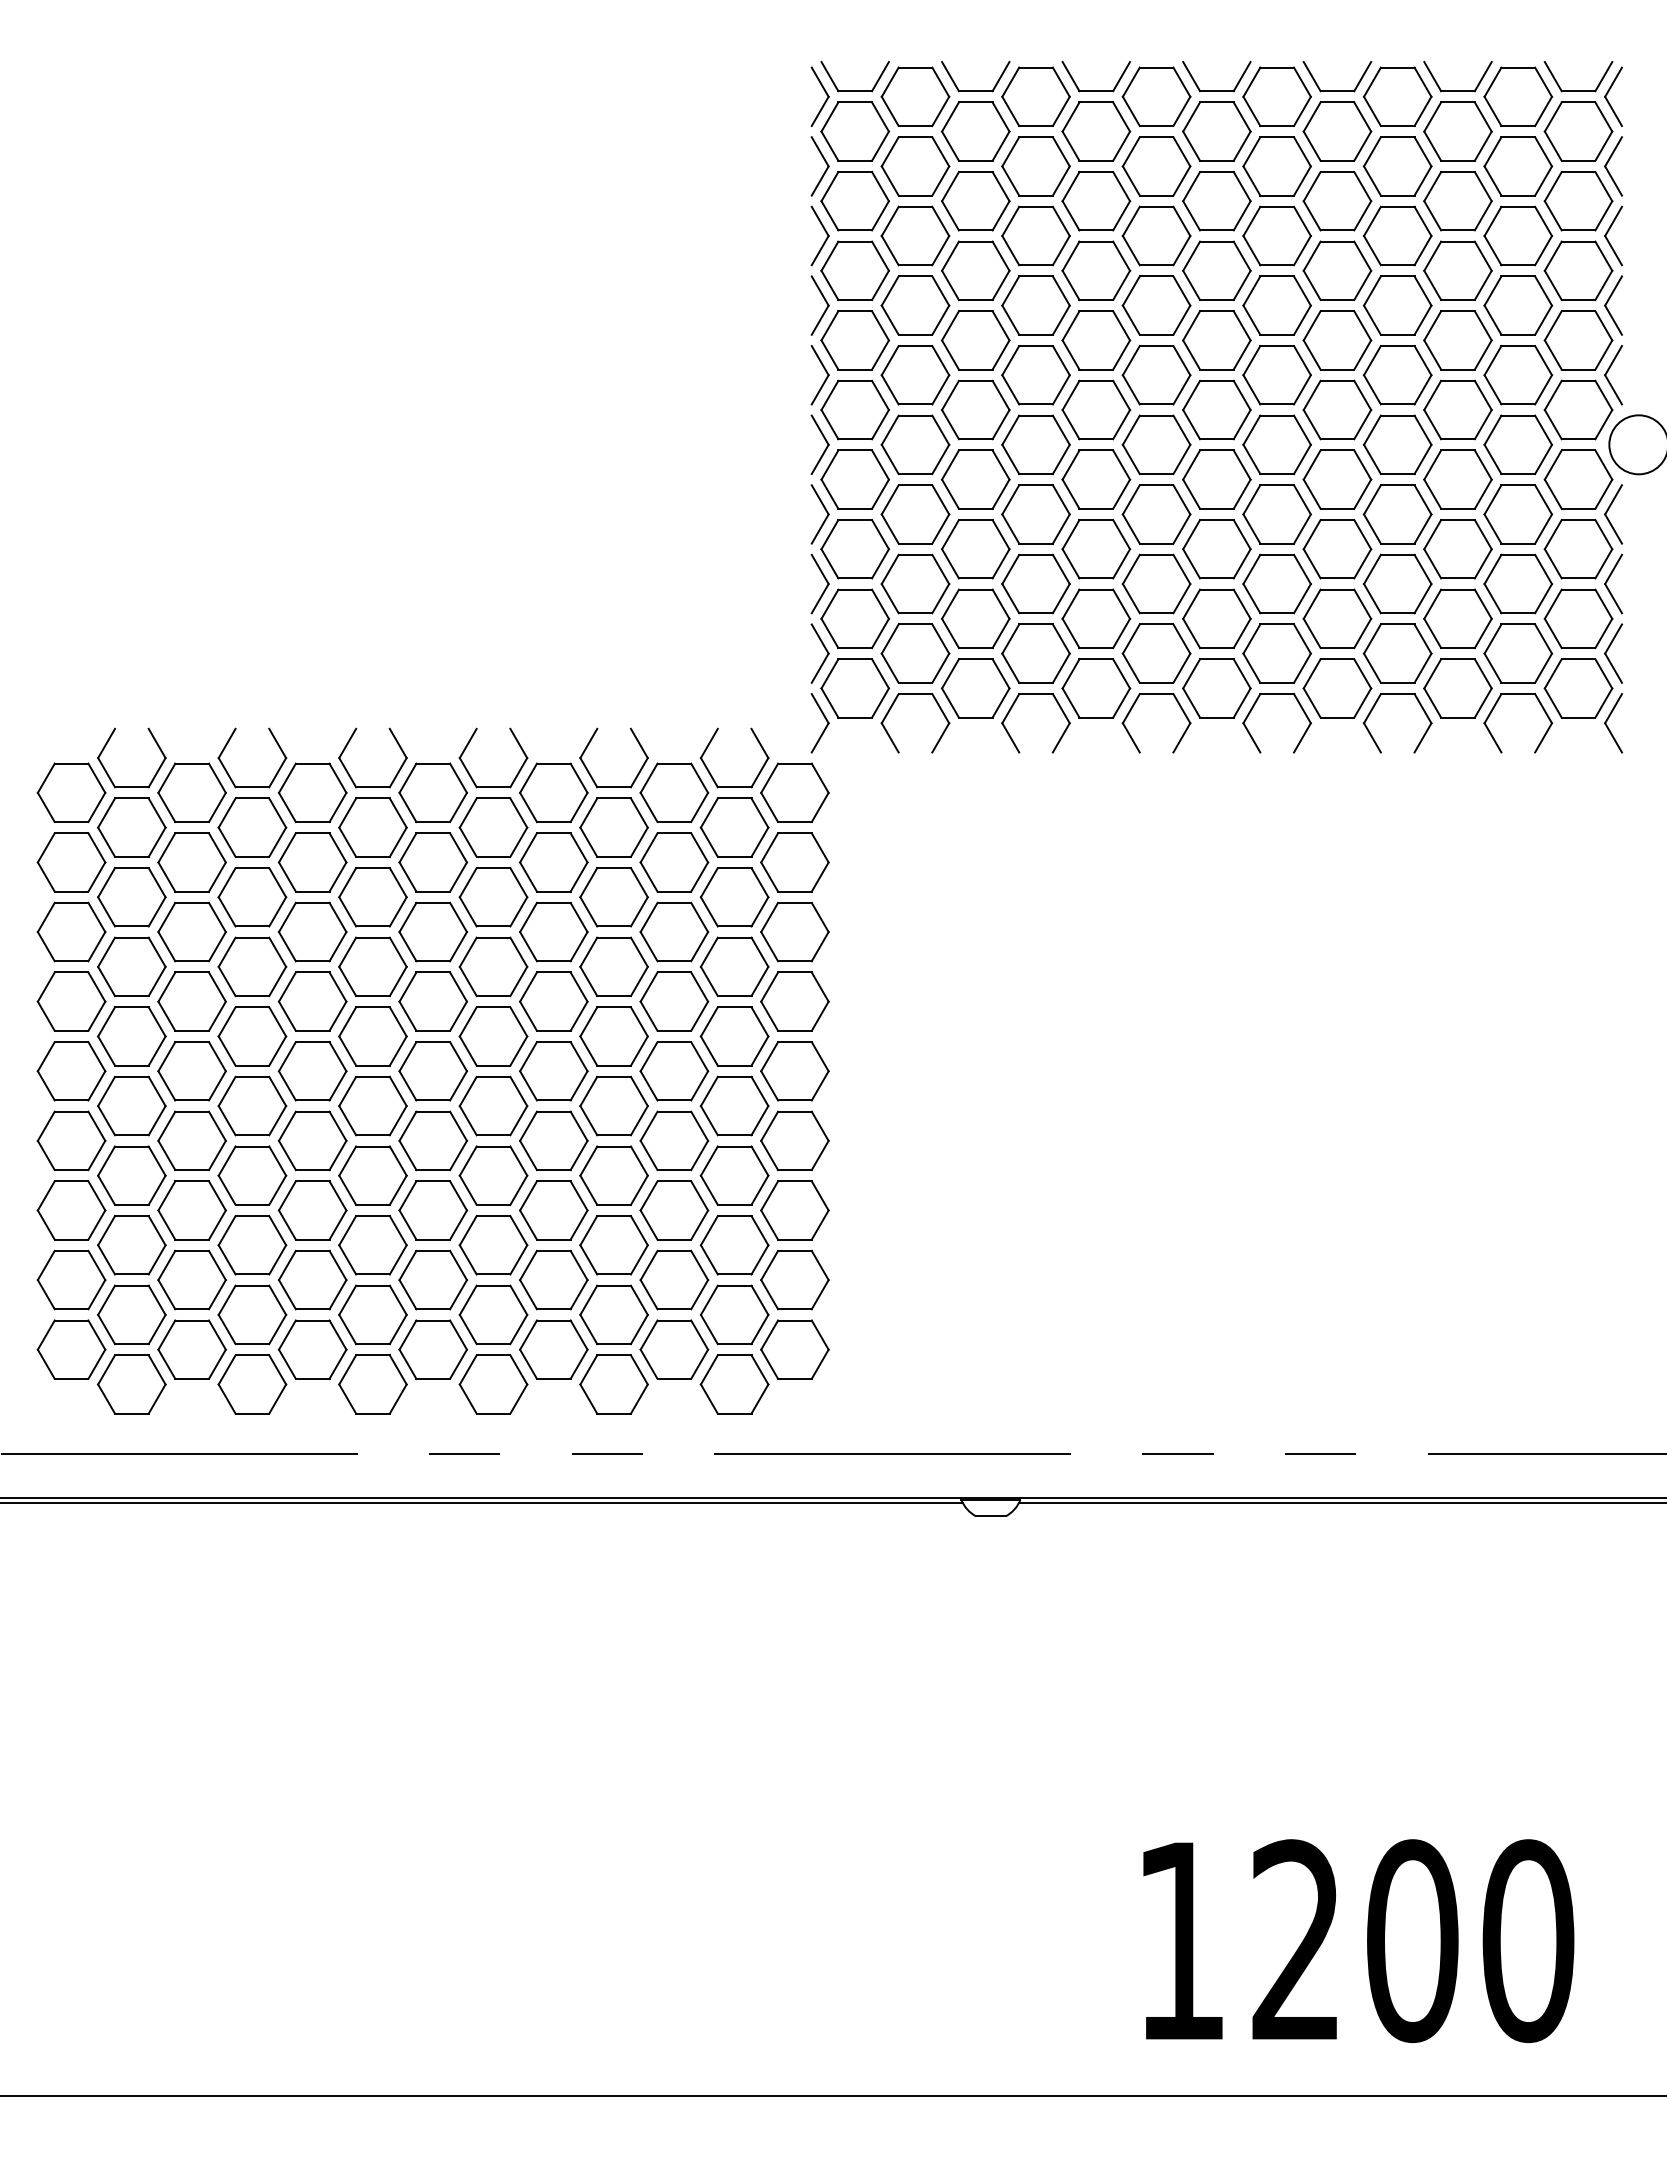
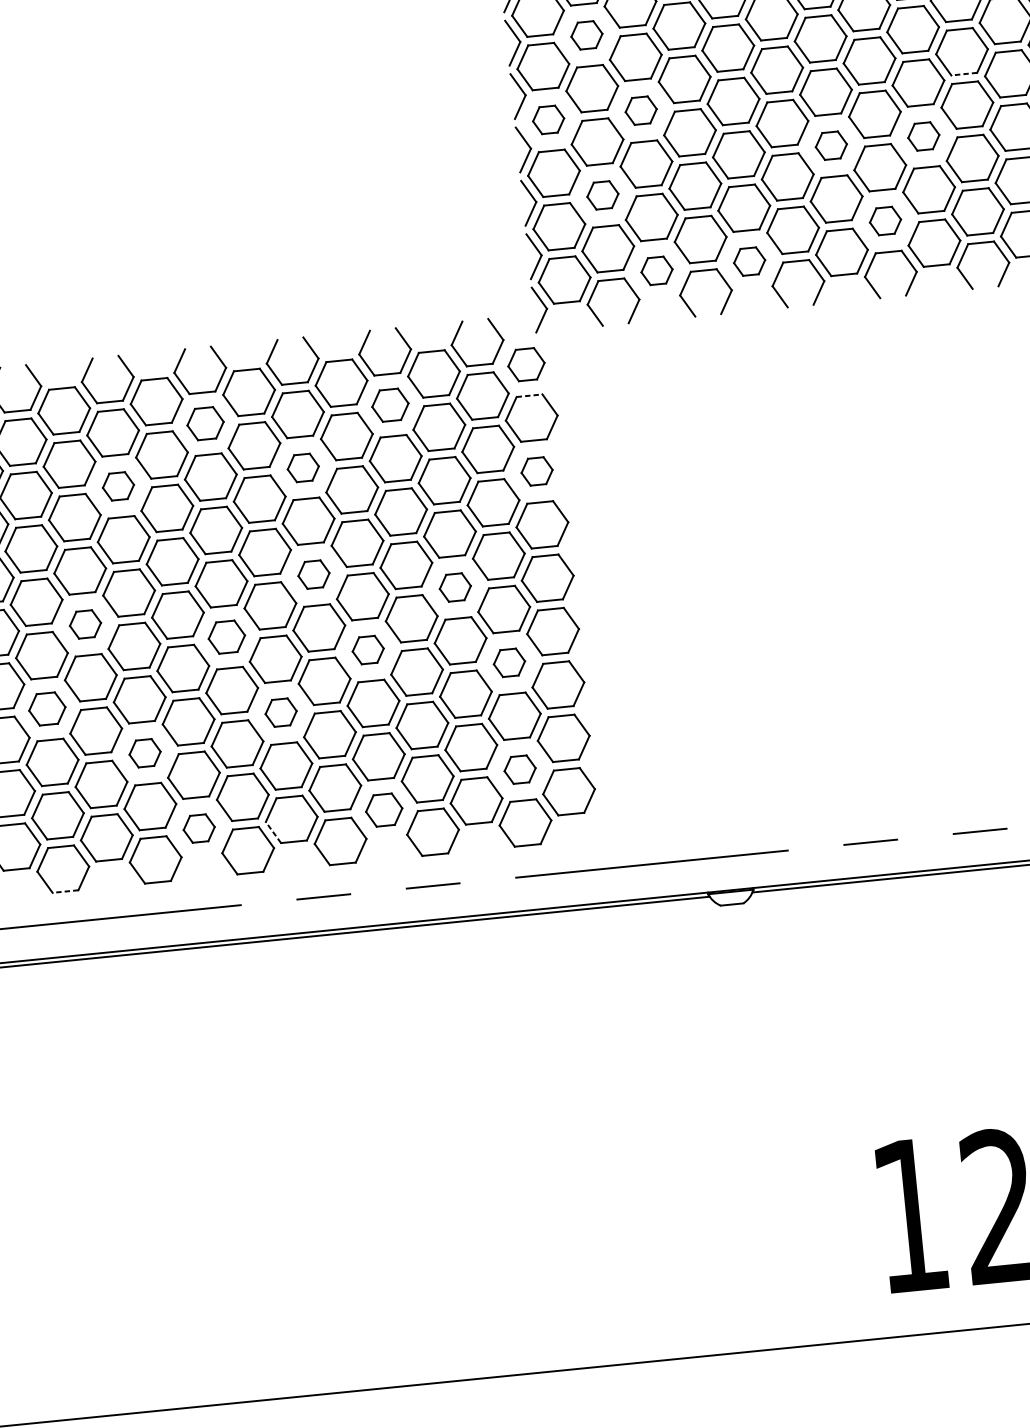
part: (915, 375) -> (586, 35), size x0.6
line: (1397, 474) -> (964, 74), solid -> dashed
part: (854, 479) -> (548, 119), size x0.6
part: (975, 479) -> (640, 110), size x0.6
part: (1216, 549) -> (831, 145), size x0.6
part: (1337, 549) -> (923, 136), size x0.6
part: (915, 583) -> (602, 194), size x0.6
part: (1276, 653) -> (885, 221), size x0.6
part: (975, 688) -> (656, 270), size x0.6
part: (1096, 688) -> (749, 261), size x0.6
part: (794, 792) -> (526, 364), size x0.7
part: (372, 827) -> (205, 423), size x0.7
part: (613, 827) -> (389, 405), size x0.7
line: (794, 833) -> (529, 395), solid -> dashed
part: (252, 897) -> (118, 486), size x0.6
part: (493, 897) -> (303, 468), size x0.6
part: (794, 931) -> (536, 471), size x0.6
part: (493, 1036) -> (313, 574), size x0.6
part: (191, 1071) -> (85, 624), size x0.6
part: (674, 1071) -> (455, 587), size x0.6
part: (372, 1105) -> (226, 636), size x0.7
part: (553, 1140) -> (367, 649), size x0.6
part: (131, 1175) -> (47, 708), size x0.7
part: (734, 1175) -> (509, 662), size x0.6
part: (433, 1210) -> (281, 712), size x0.6
part: (252, 1245) -> (145, 753), size x0.6
part: (734, 1314) -> (520, 769), size x0.6
part: (312, 1349) -> (199, 828), size x0.6
part: (553, 1349) -> (383, 810), size x0.7
line: (407, 1364) -> (273, 832), solid -> dashed
line: (131, 1413) -> (65, 891), solid -> dashed

